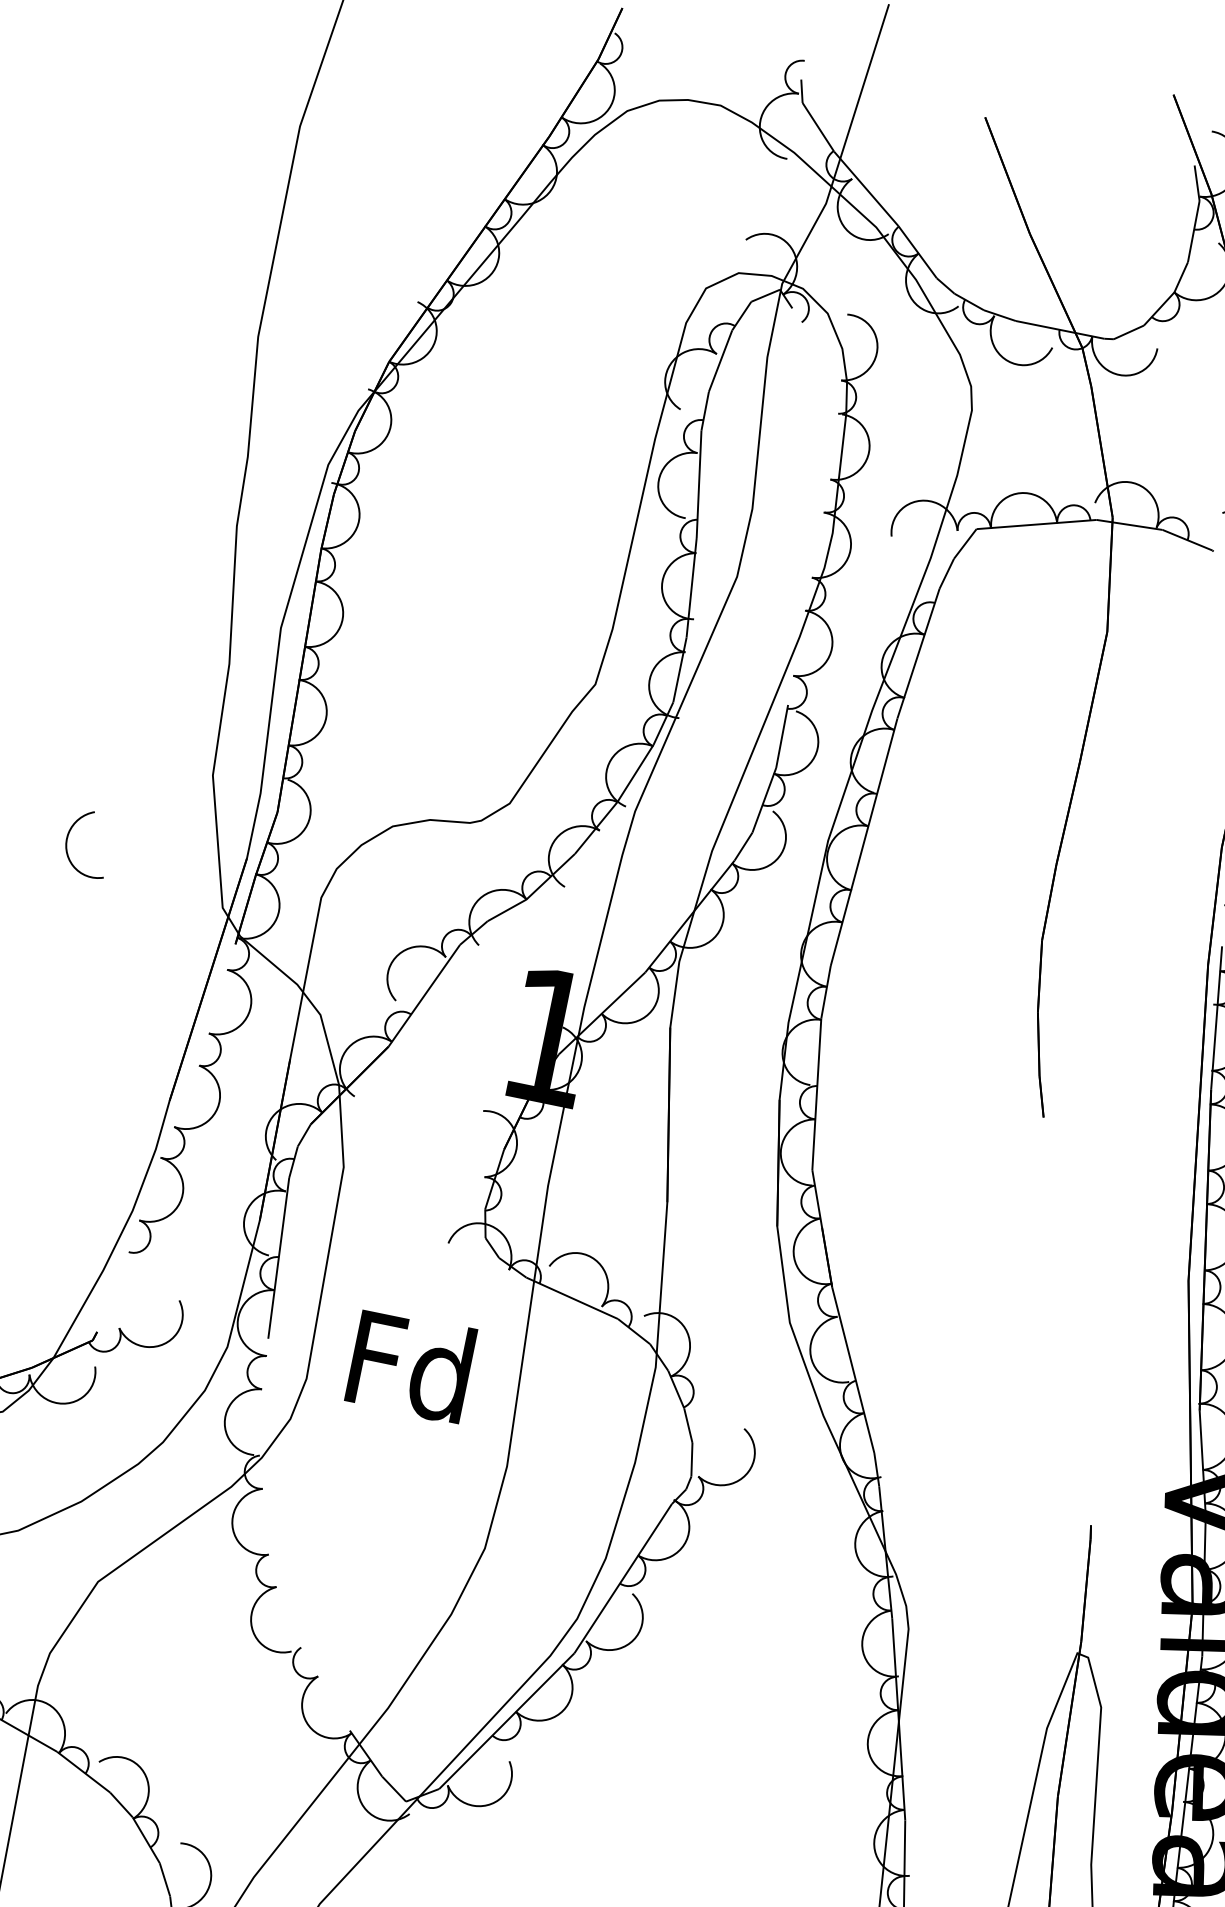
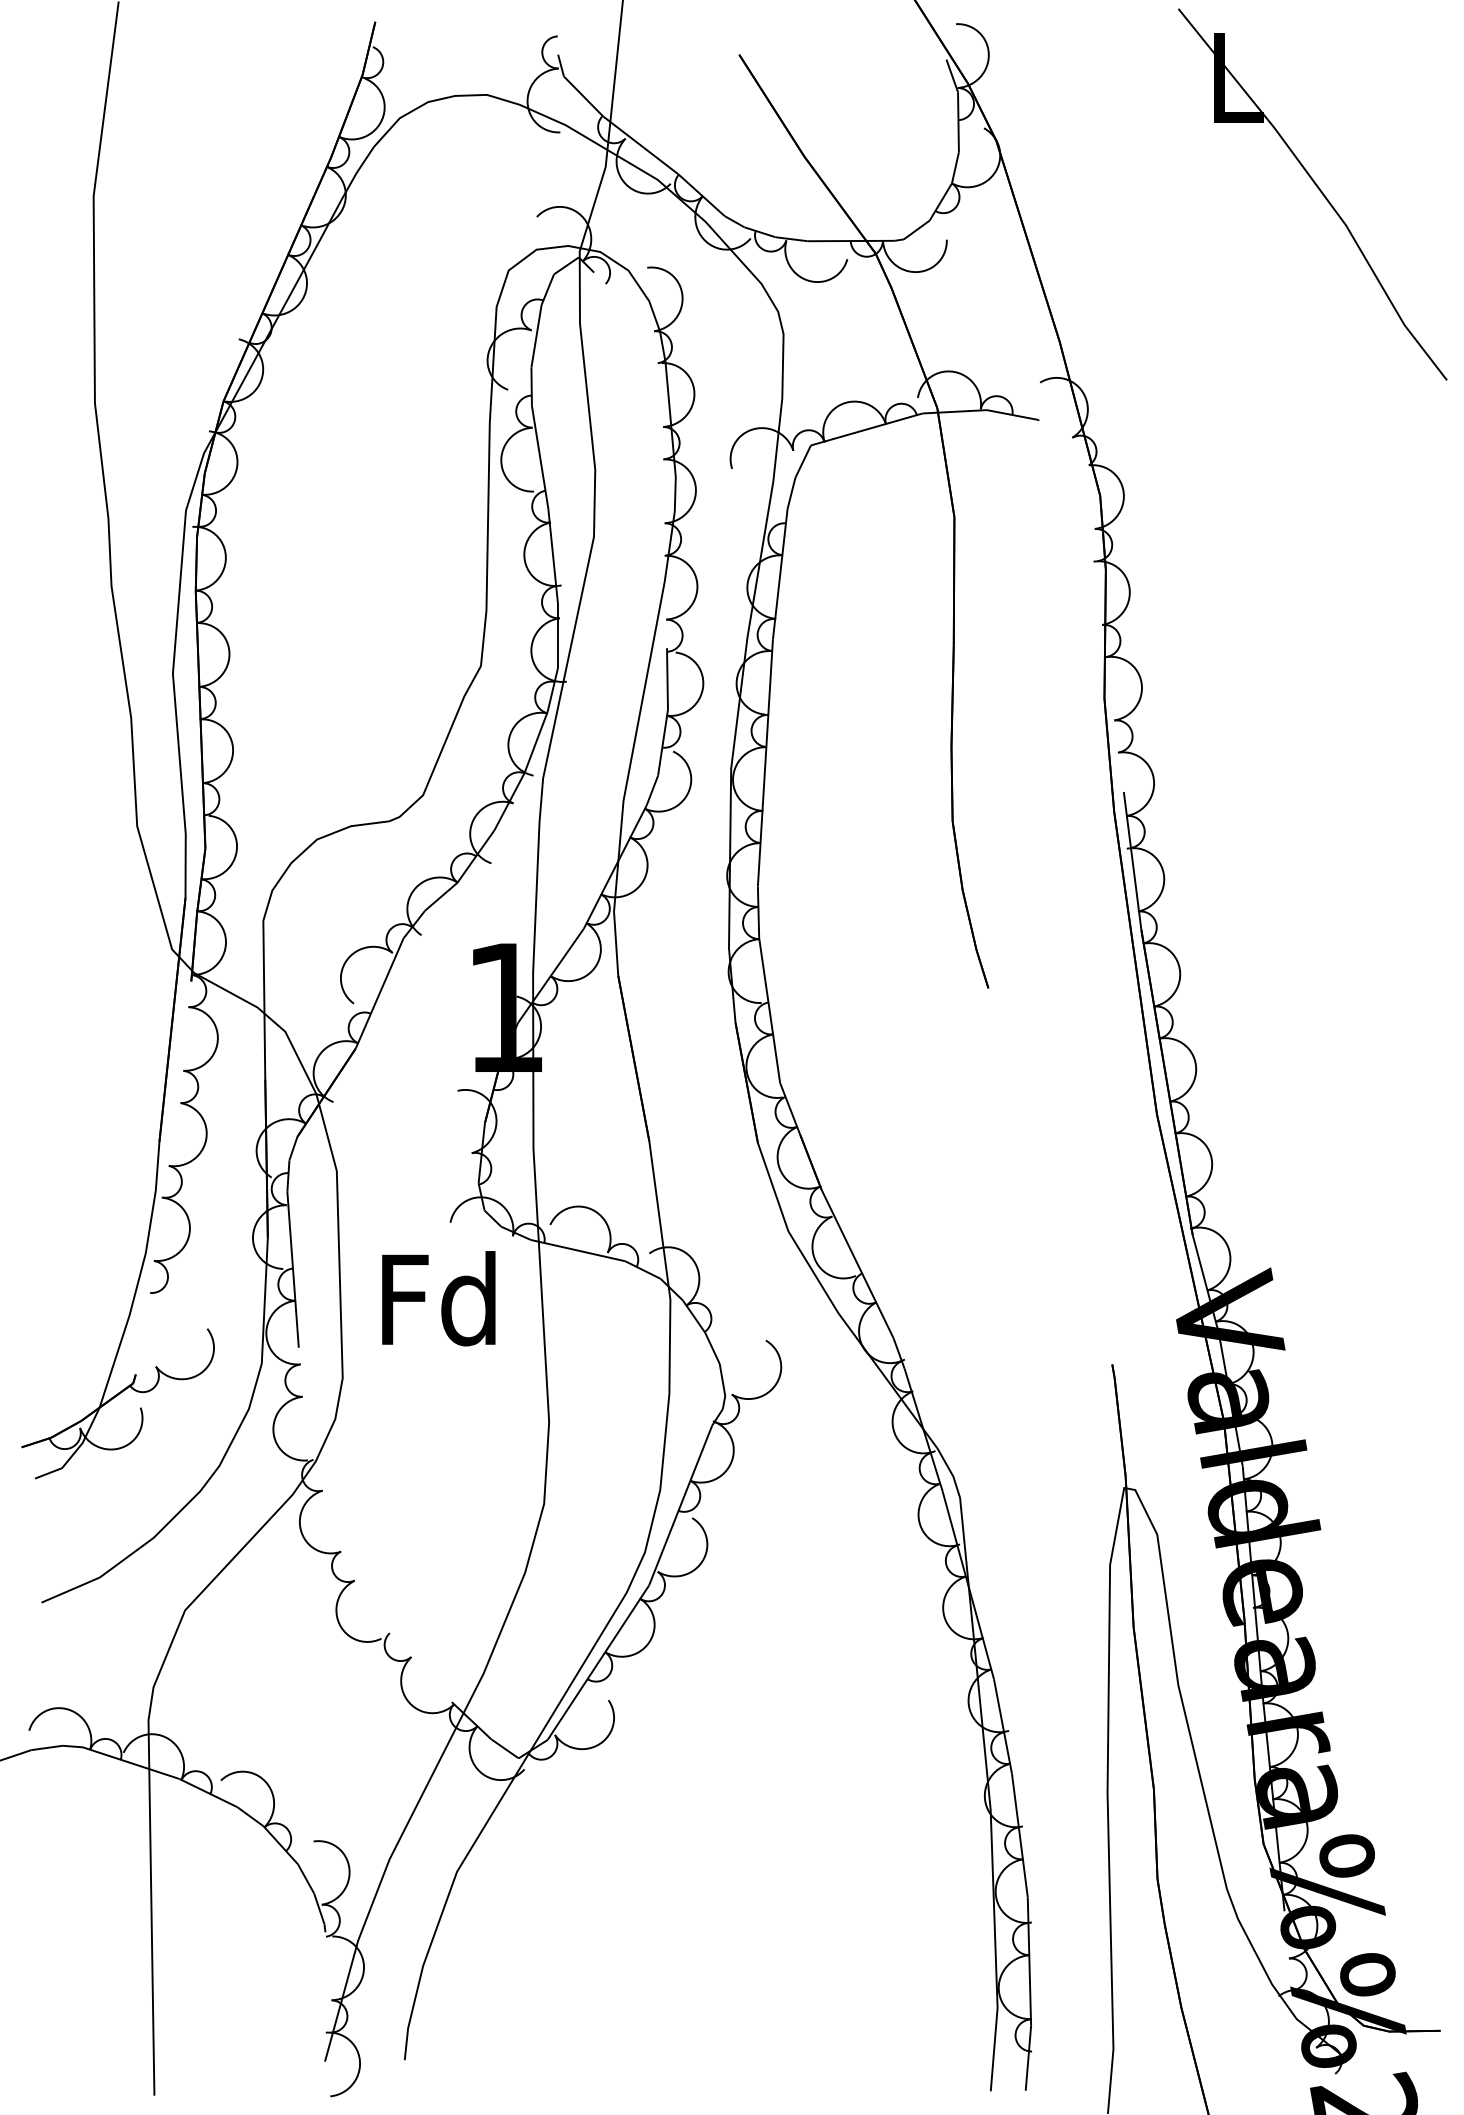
arc: (70, 833) -> (13, 908), removed
text: (410, 1365) -> (438, 1298), moved

